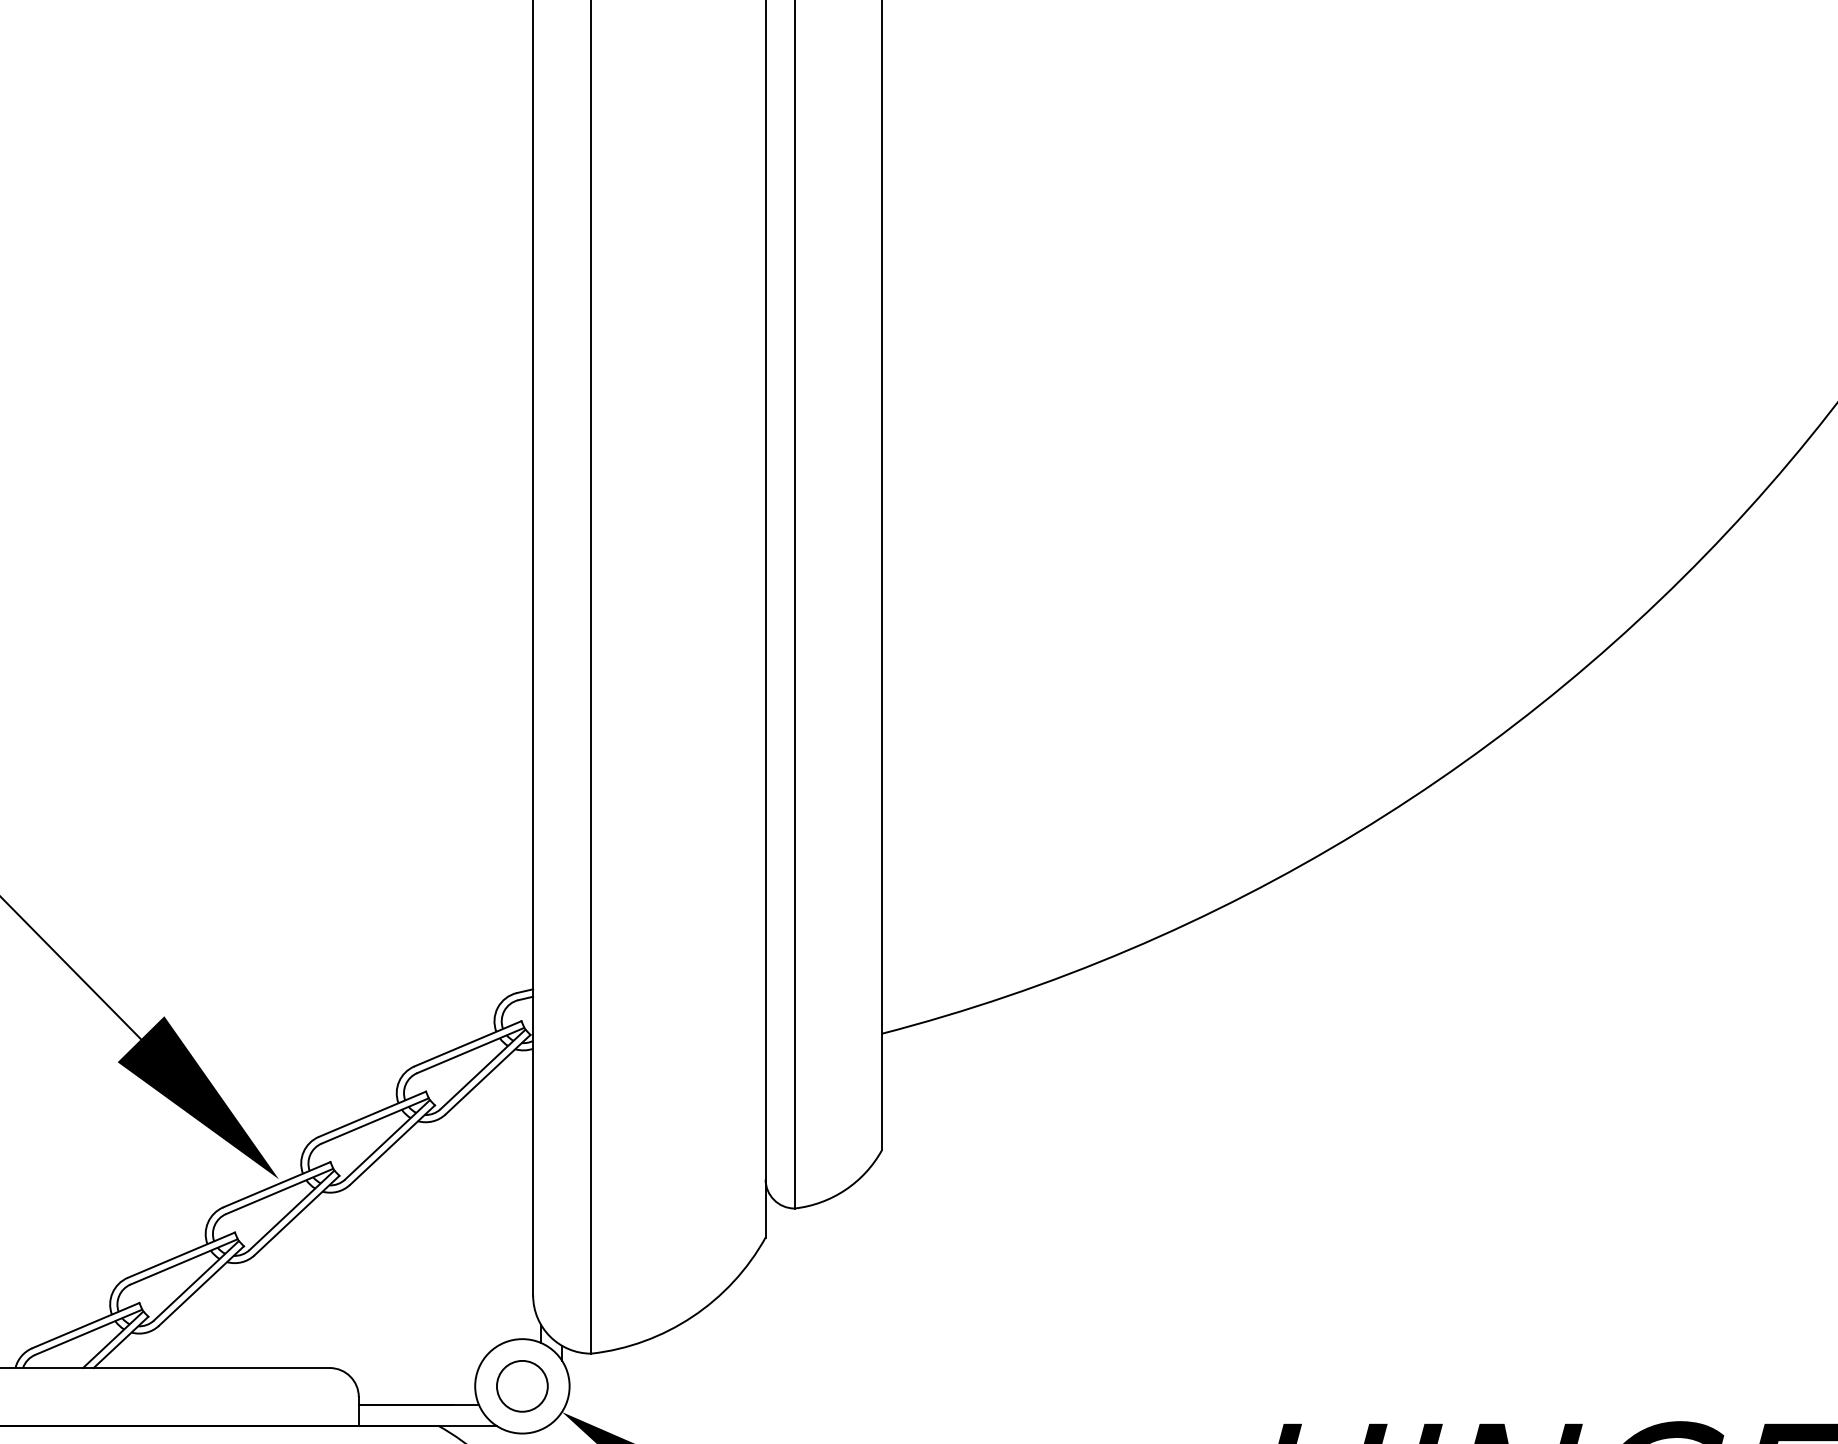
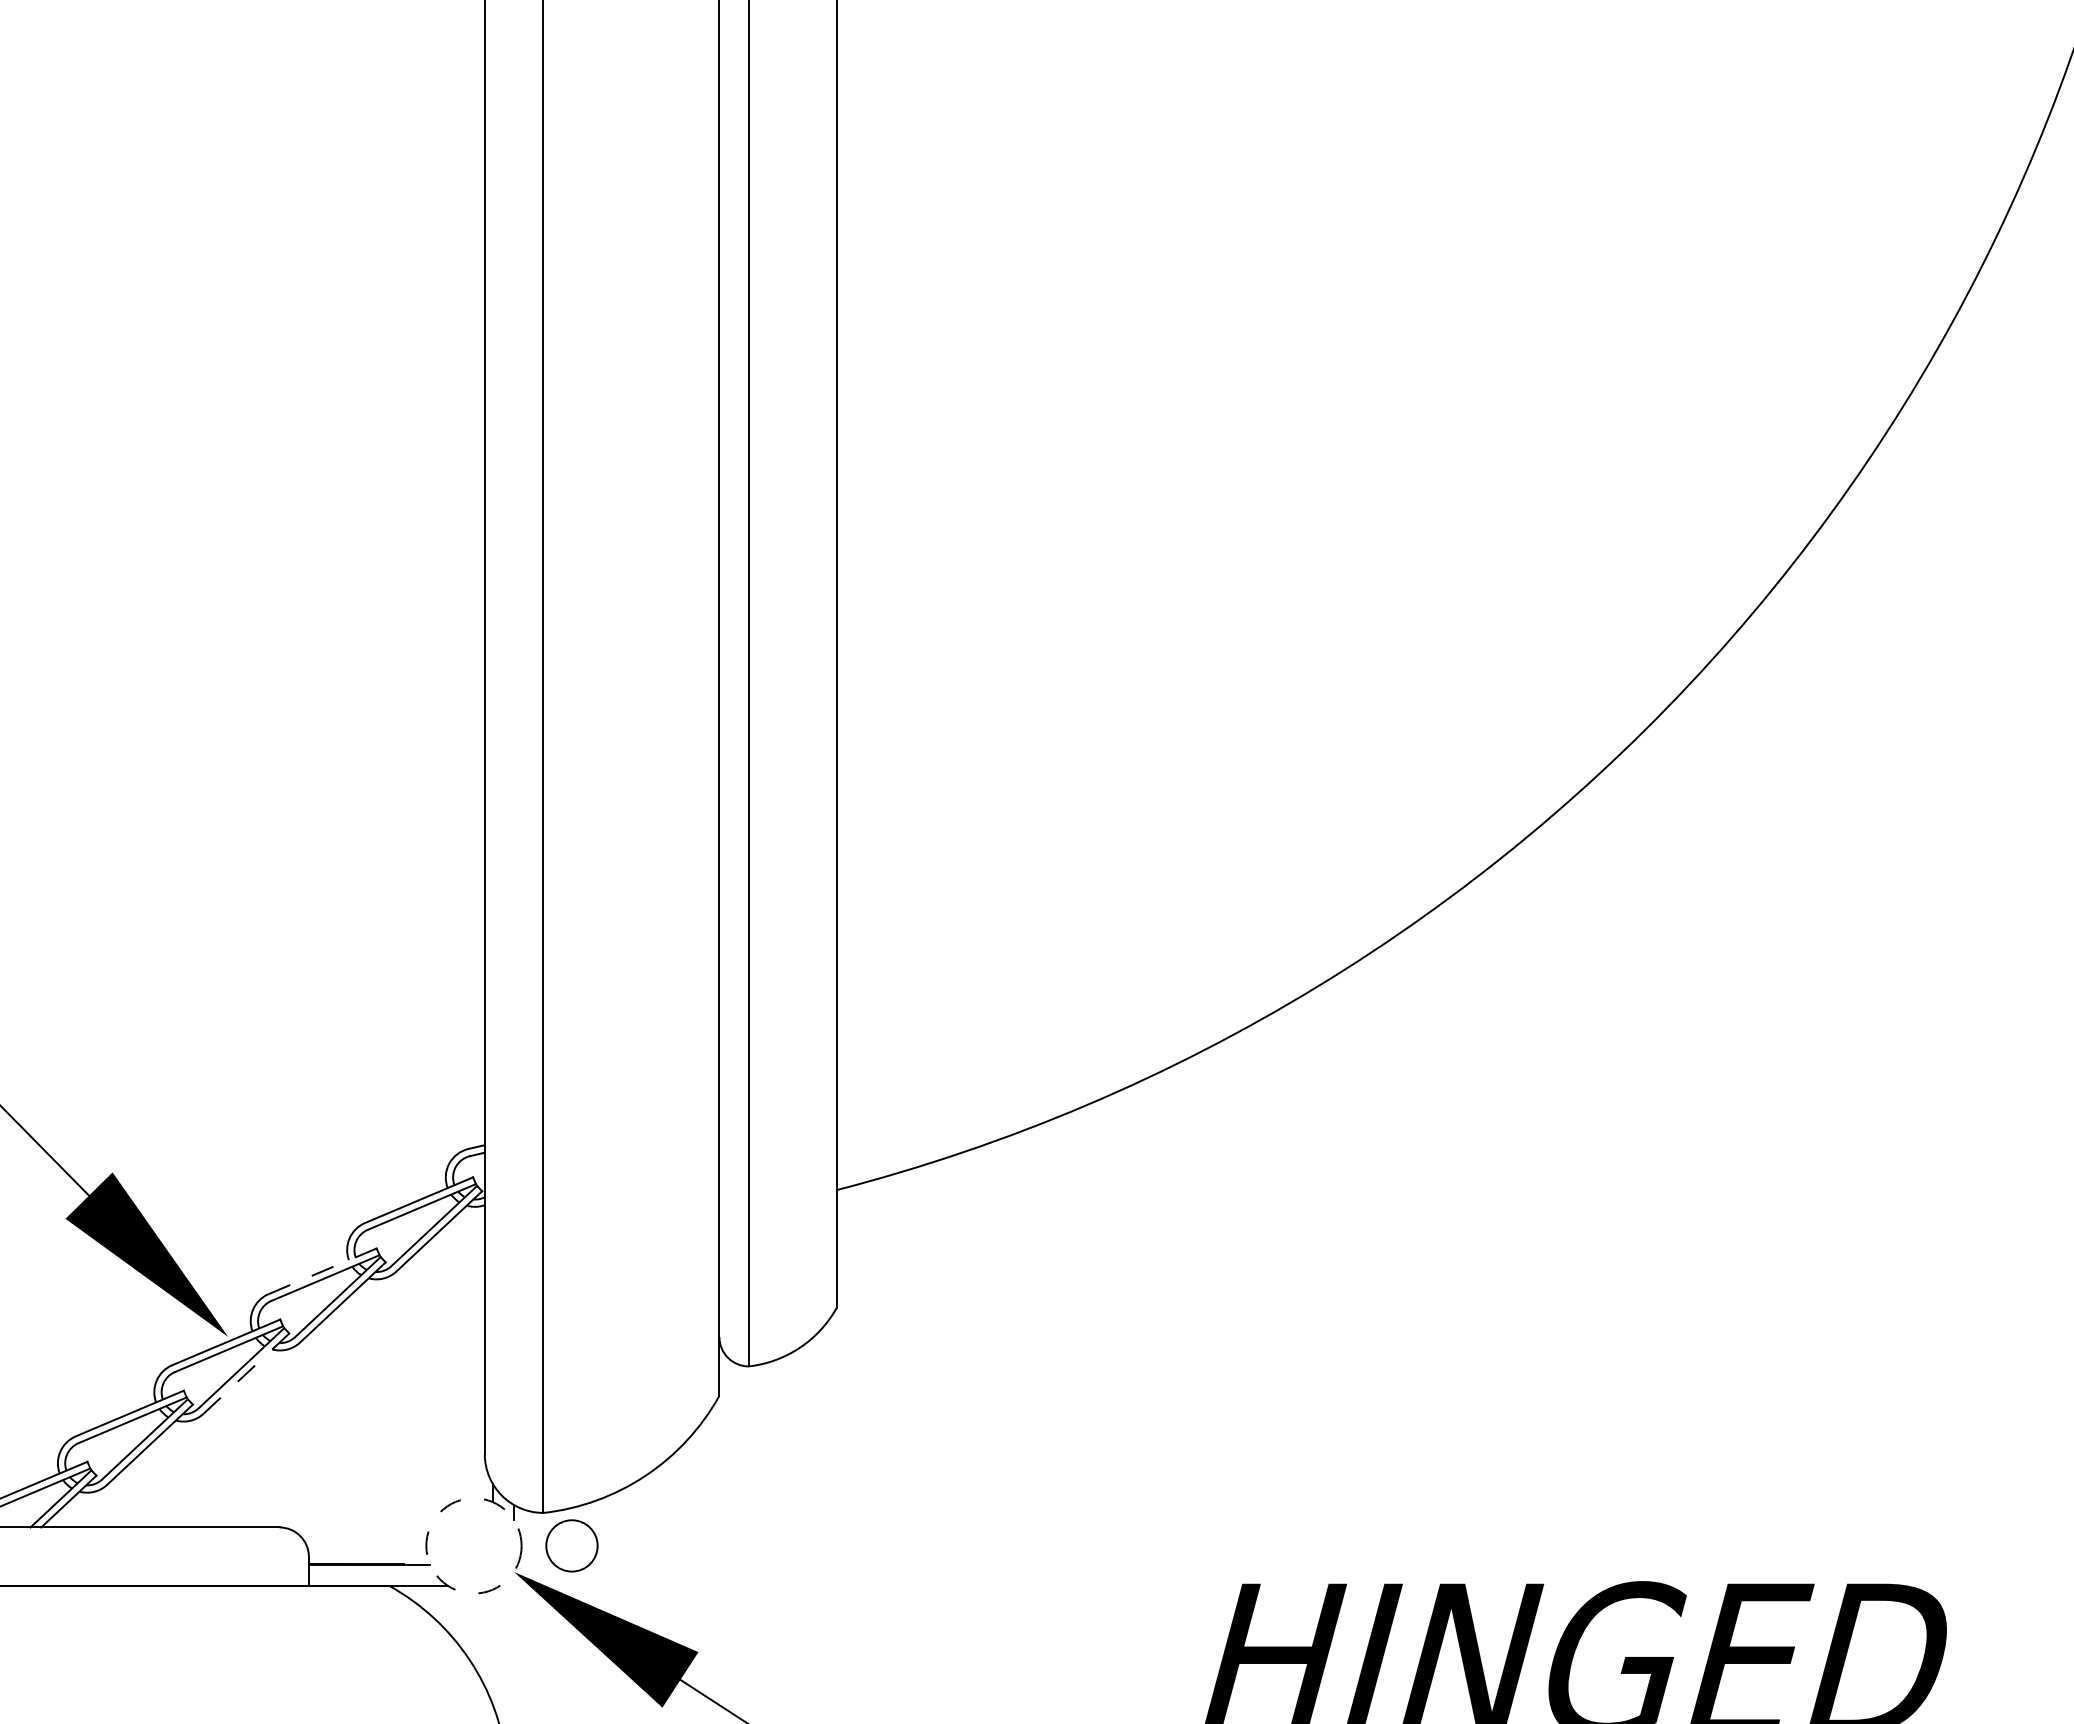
line: (372, 1114) -> (322, 1271), solid -> dashed
line: (297, 1215) -> (246, 1373), solid -> dashed
circle: (521, 1385) -> (473, 1545), solid -> dashed
circle: (521, 1385) -> (571, 1545), moved

